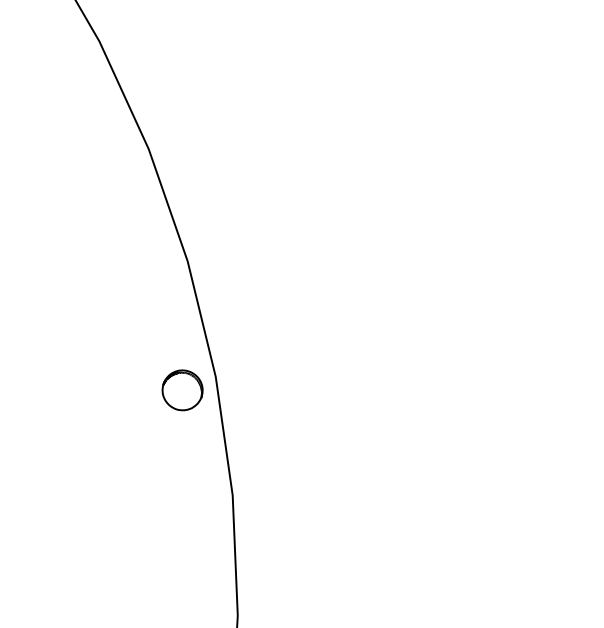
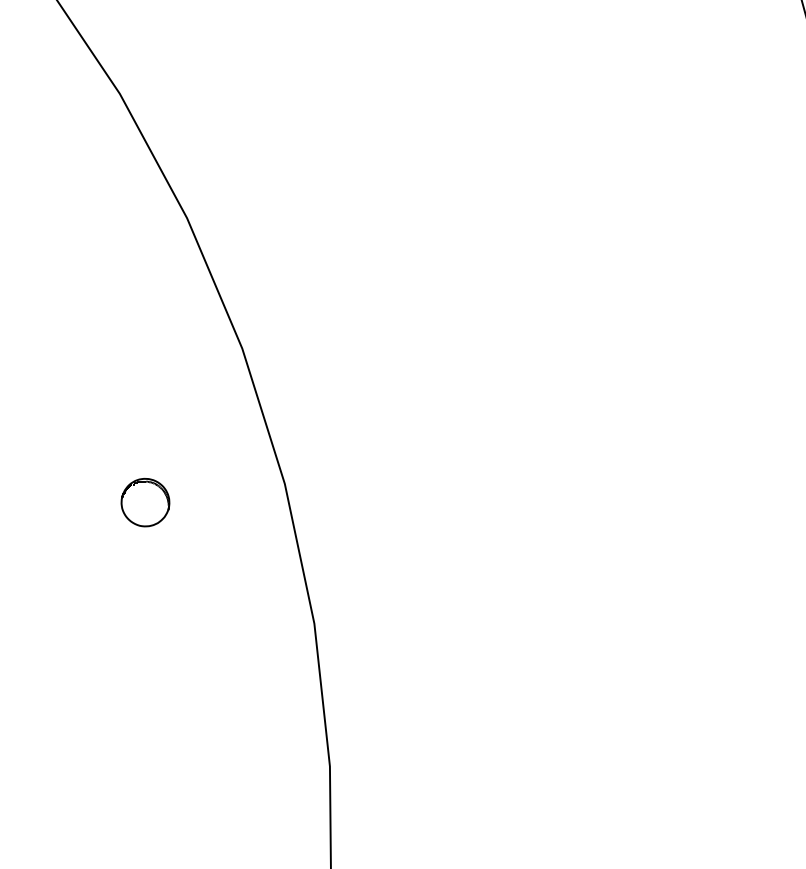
part: (182, 390) -> (145, 502), moved

